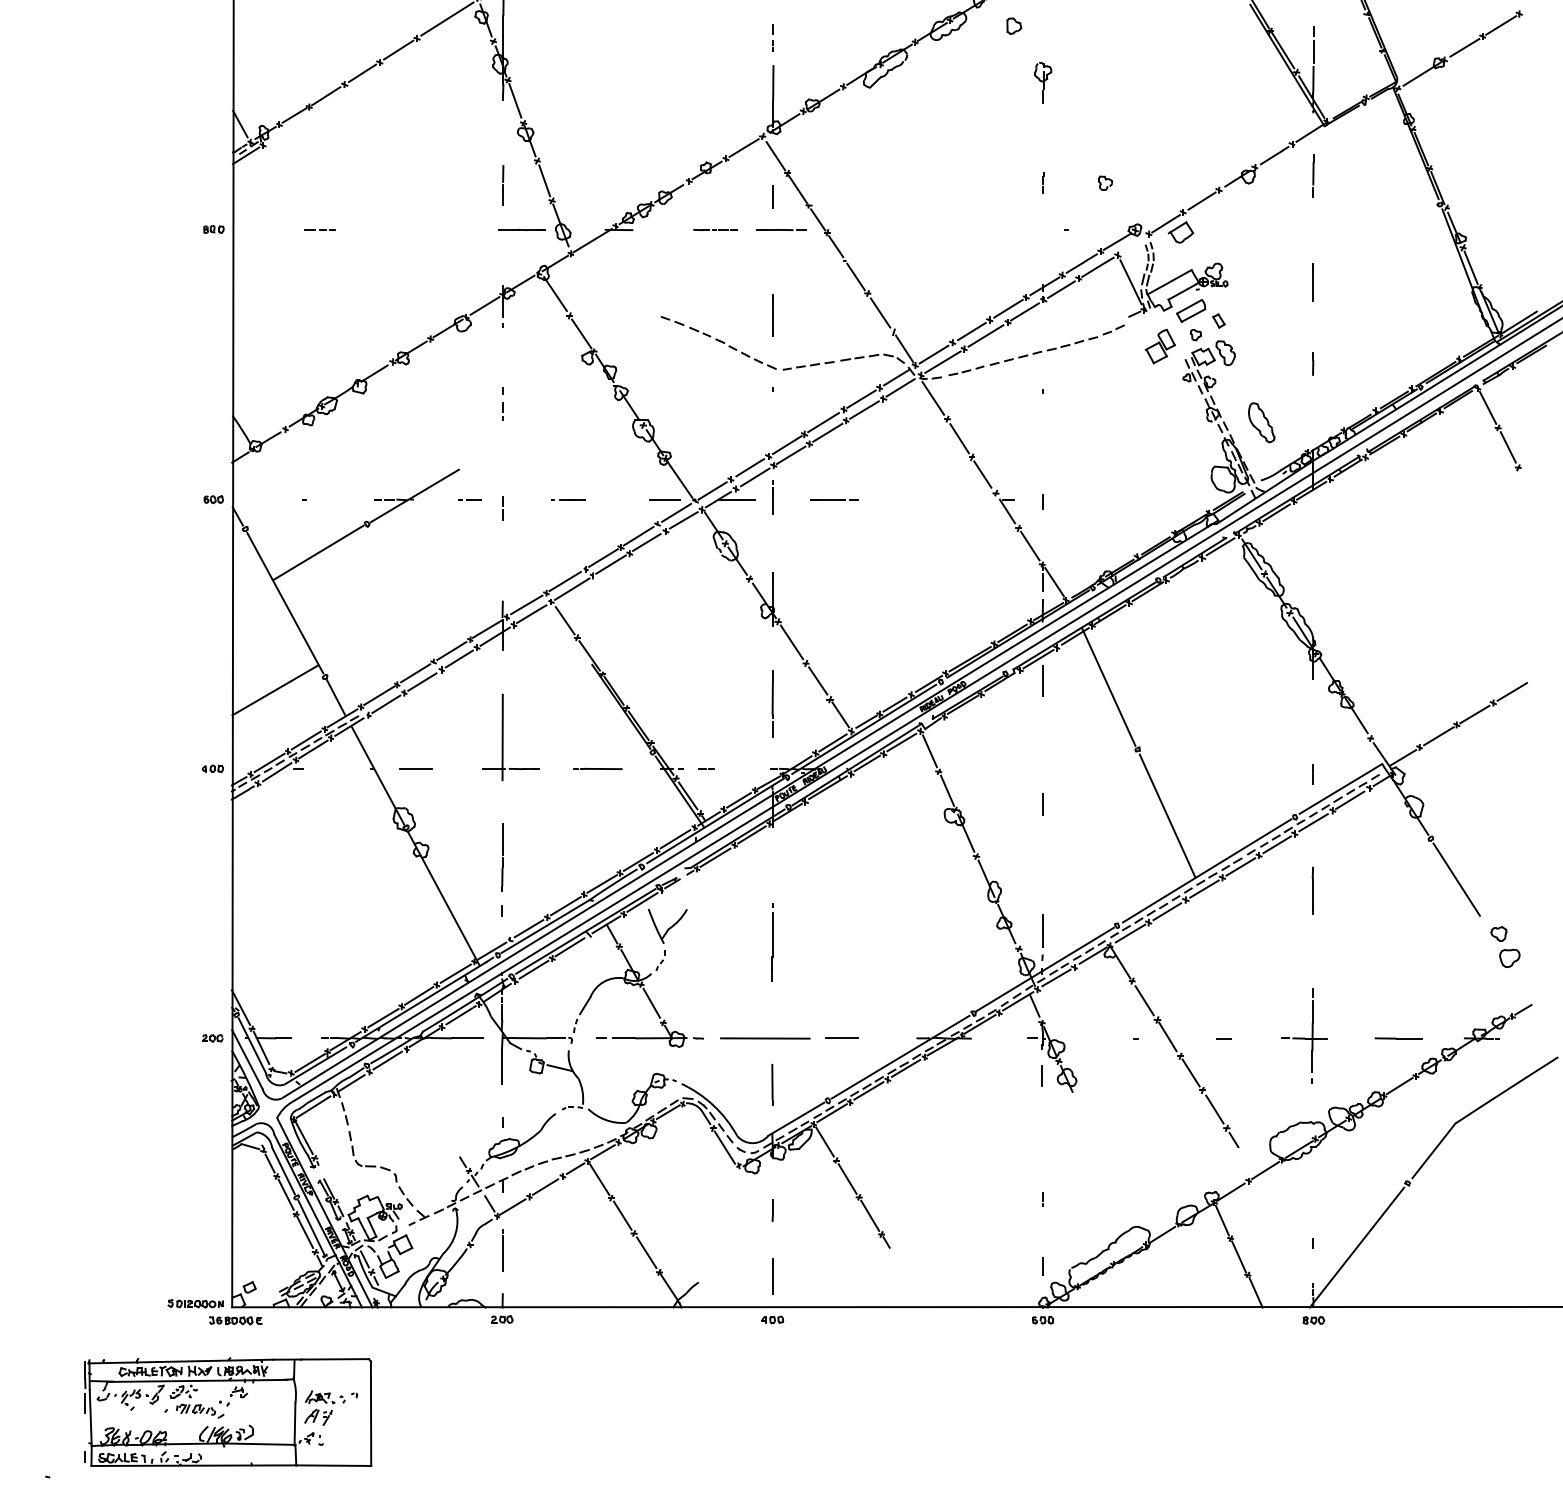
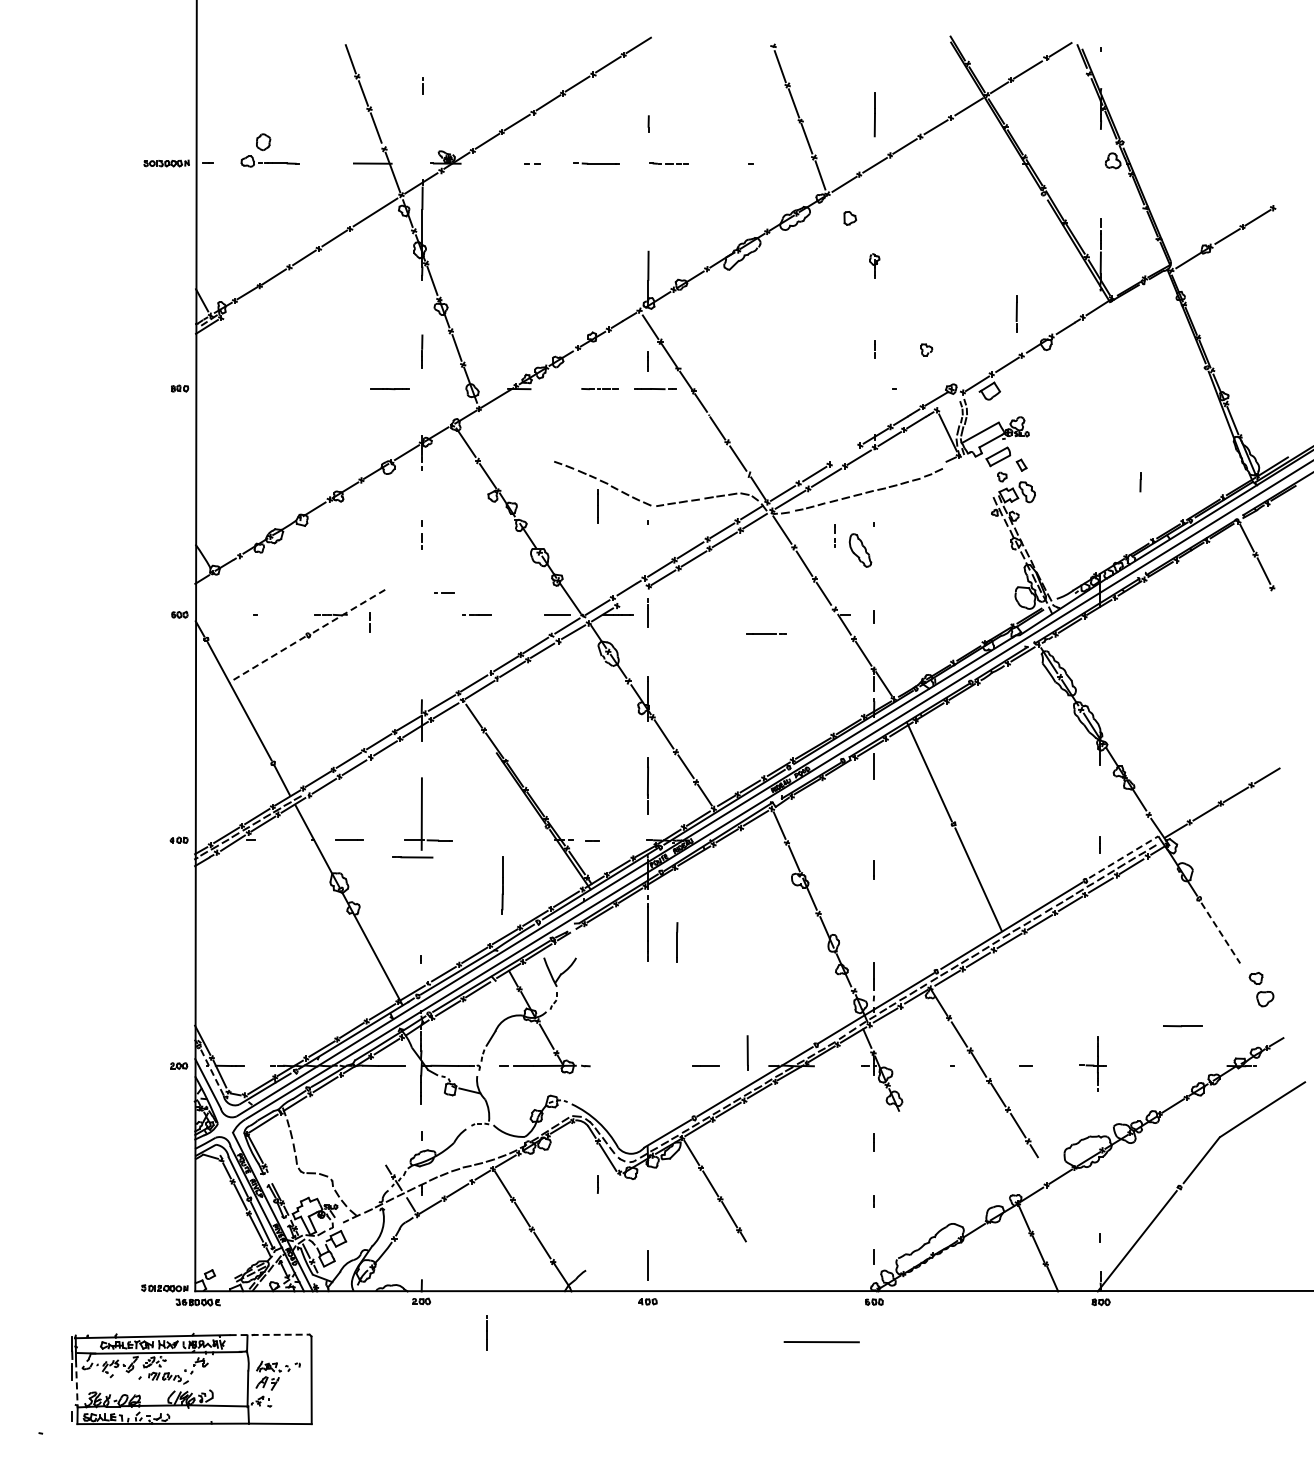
line: (773, 34) -> (834, 533), moved
part: (1043, 82) -> (874, 265), size x0.7
line: (1313, 175) -> (1016, 313), moved
line: (319, 229) -> (268, 388), removed
line: (521, 230) -> (389, 389), moved
line: (1313, 281) -> (1100, 432), removed
line: (1008, 308) -> (845, 454), removed
line: (772, 315) -> (597, 506), moved
part: (1160, 346) -> (972, 486), removed
line: (1313, 364) -> (1140, 482), moved
part: (1261, 422) -> (860, 550), moved
line: (755, 476) -> (633, 595), removed
line: (415, 495) -> (348, 611), solid -> dashed
line: (470, 499) -> (444, 592), moved
line: (834, 499) -> (766, 633), moved
line: (502, 509) -> (369, 623), moved
line: (318, 552) -> (267, 659), solid -> dashed
line: (275, 690) -> (231, 774), removed
line: (597, 769) -> (412, 857), moved
line: (1341, 788) -> (1124, 856), solid -> dashed
line: (502, 857) -> (502, 885), moved
line: (1457, 880) -> (1221, 933), solid -> dashed
line: (1313, 890) -> (677, 942), moved
line: (772, 942) -> (647, 928), moved
part: (1303, 1035) -> (1092, 1063), size x0.7
line: (764, 1038) -> (821, 1342), moved
line: (1397, 1038) -> (1182, 1026), moved
line: (252, 1046) -> (212, 1072), solid -> dashed
line: (1042, 1075) -> (873, 1142), moved
line: (772, 1084) -> (747, 1052), moved
line: (772, 1210) -> (597, 1184), moved
line: (502, 1250) -> (486, 1332), moved
line: (321, 1358) -> (270, 1334), solid -> dashed
line: (90, 1417) -> (76, 1383), solid -> dashed

